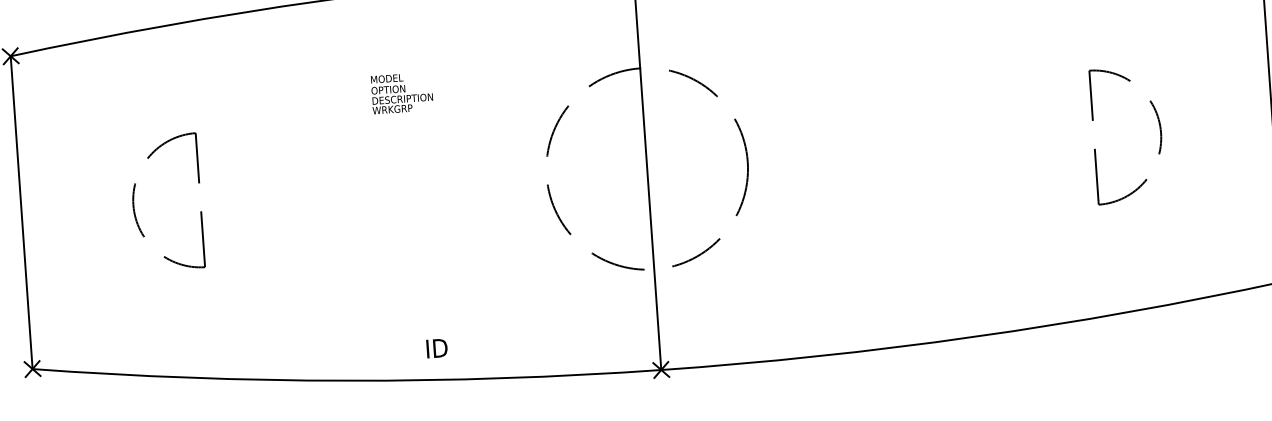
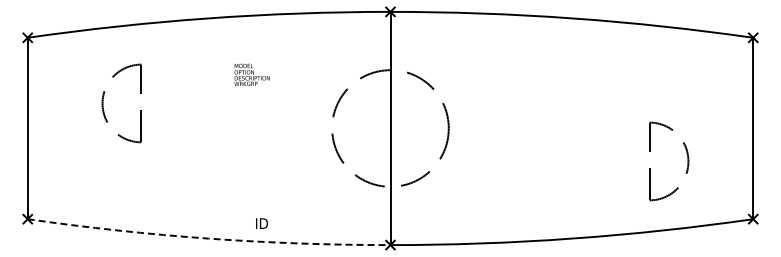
part: (1159, 133) -> (687, 161), moved
part: (135, 204) -> (103, 103), moved
arc: (346, 380) -> (208, 238), solid -> dashed

